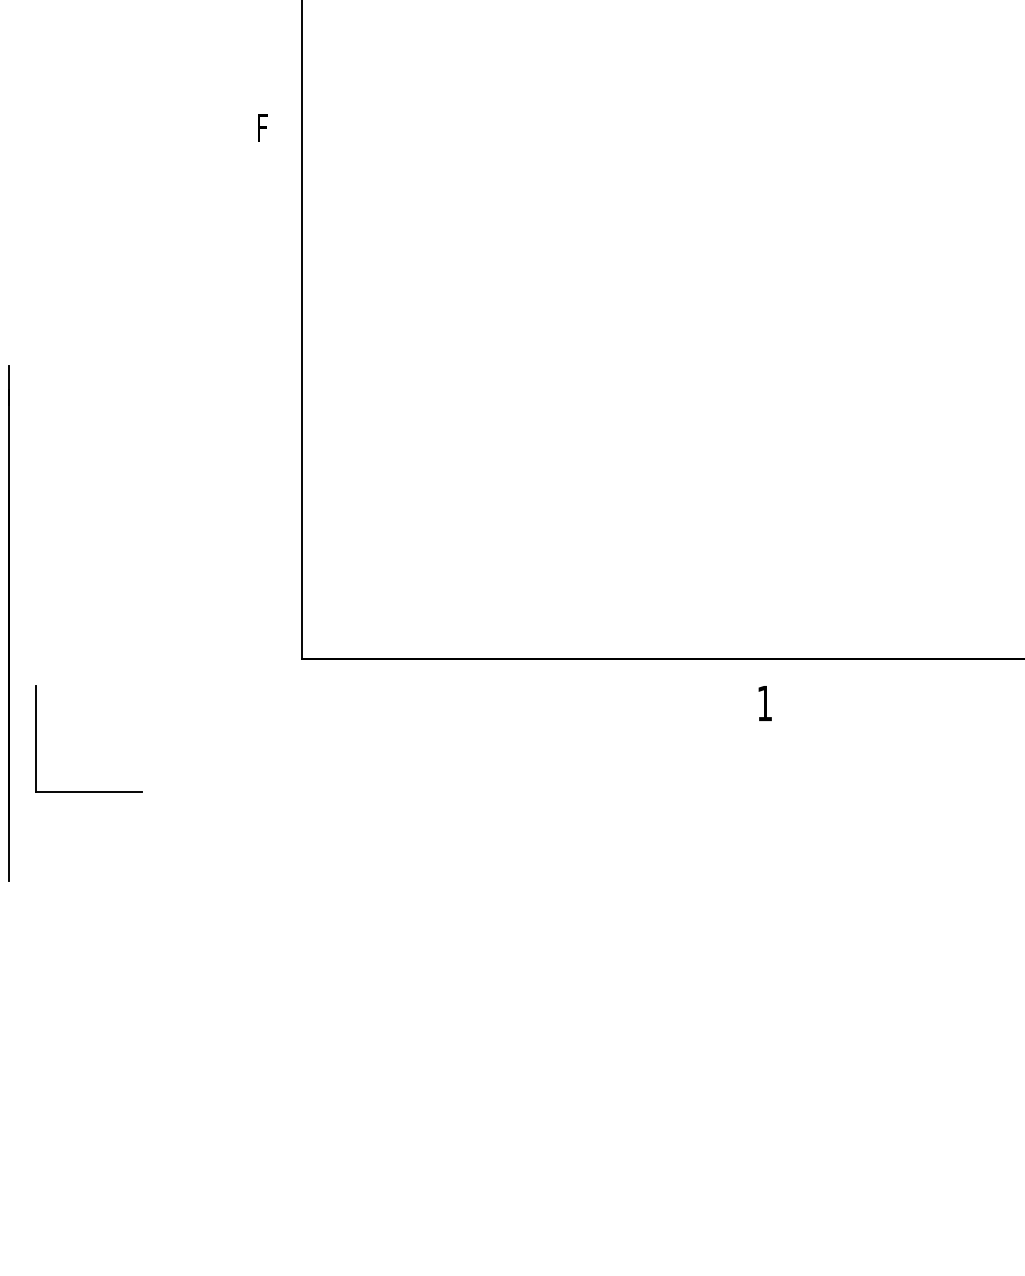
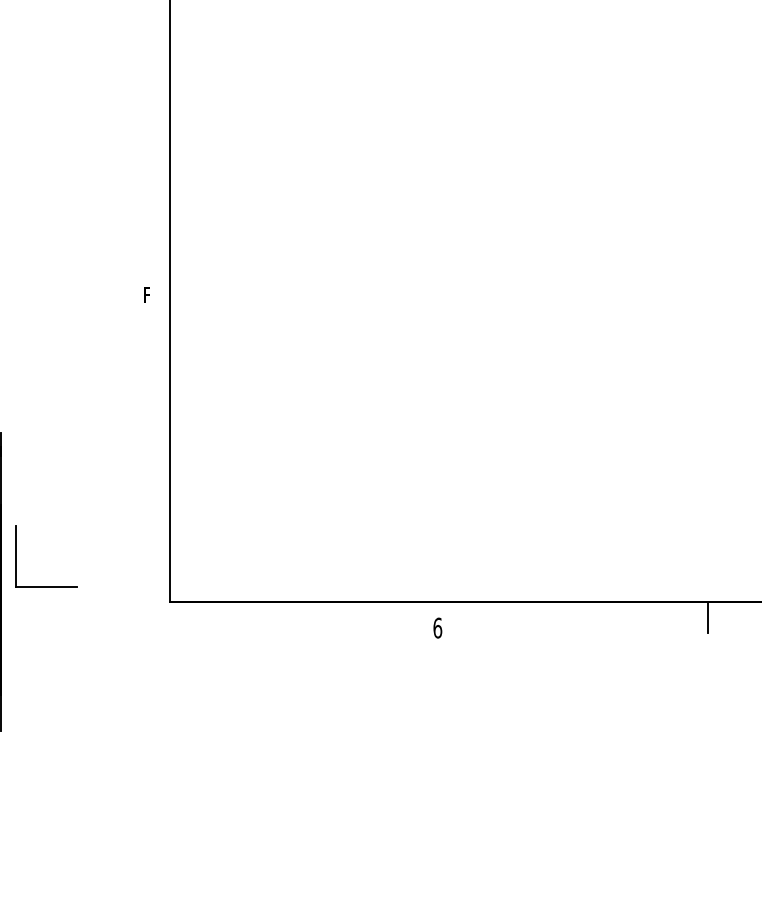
text: (764, 702) -> (437, 627), 1 -> 6
part: (36, 738) -> (16, 556), moved

